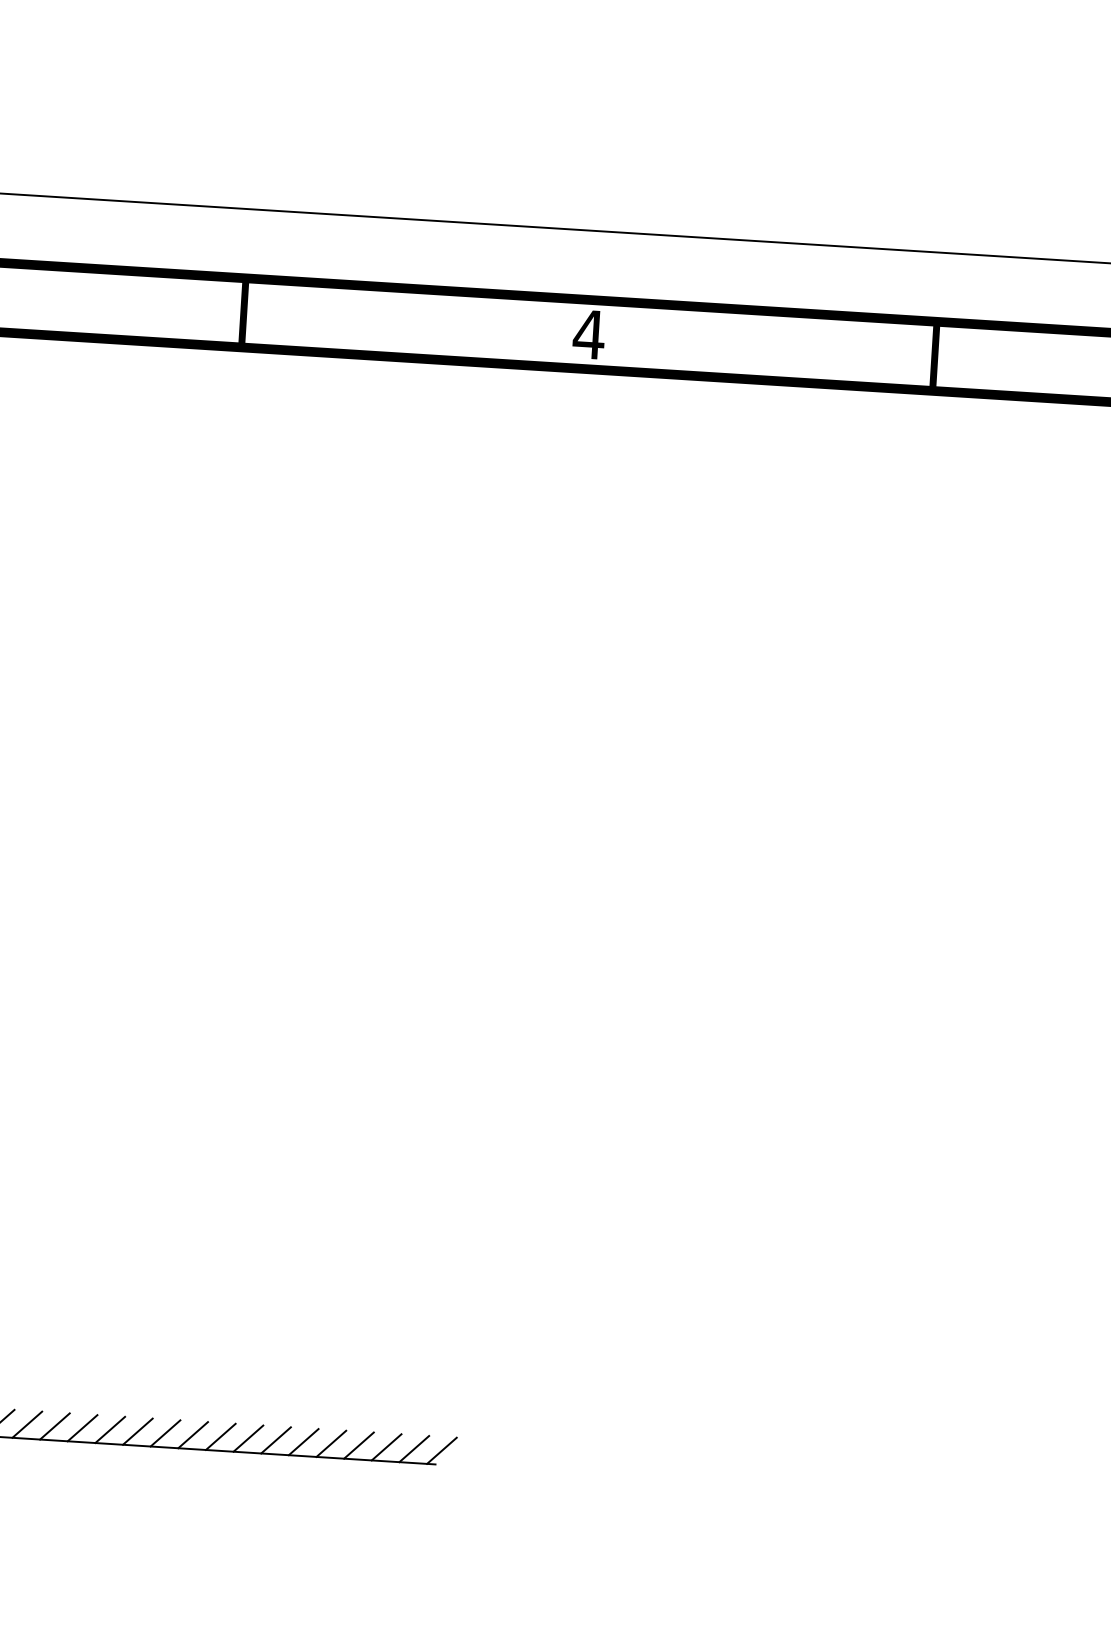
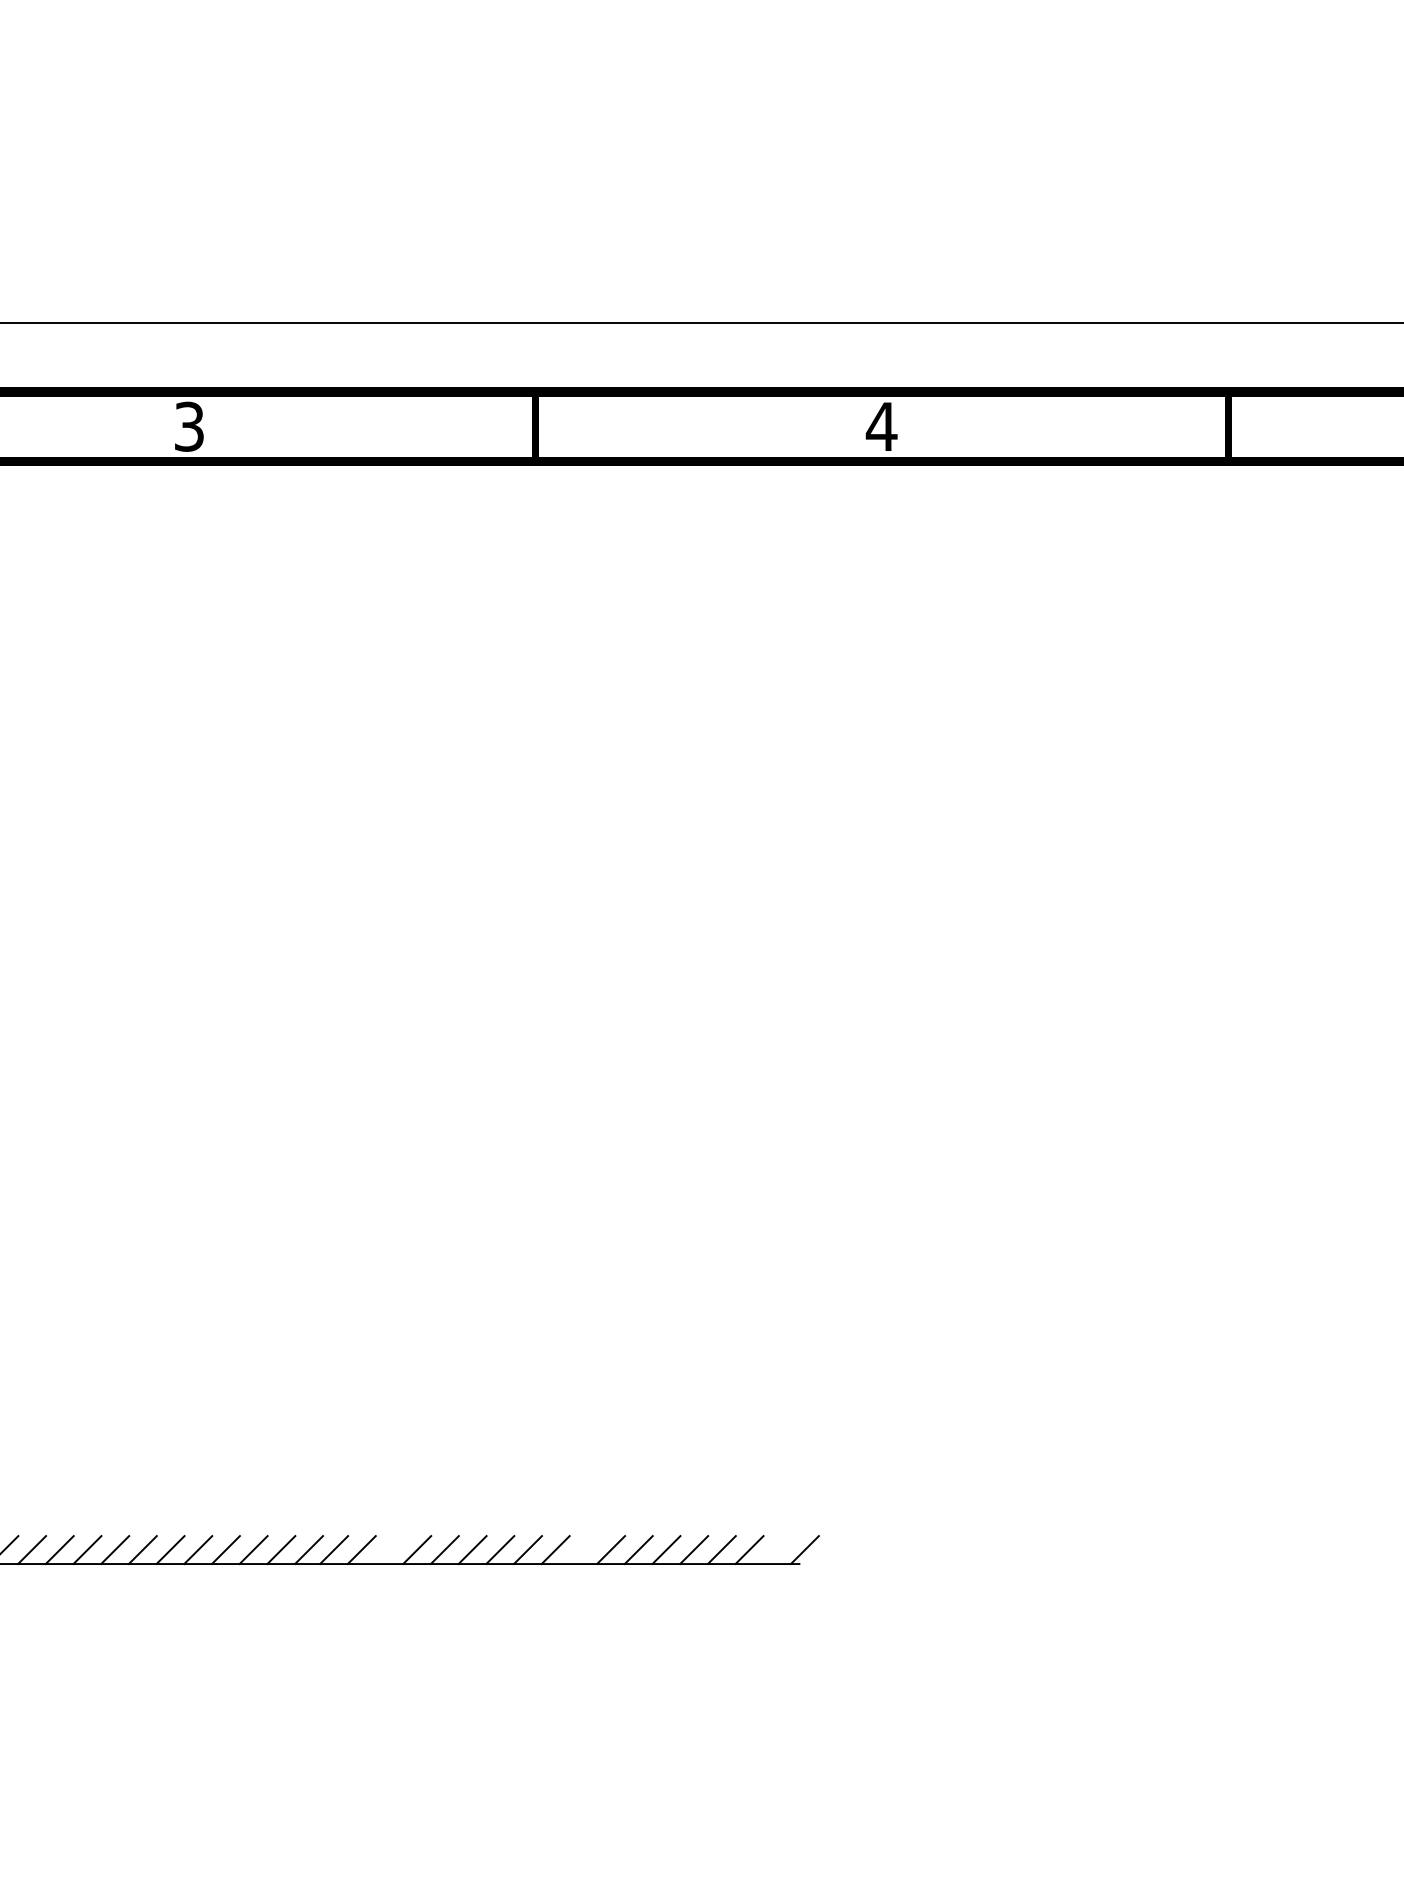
line: (27, 1425) -> (389, 1550), removed
line: (220, 1437) -> (583, 1550), removed
line: (414, 1449) -> (777, 1550), removed

